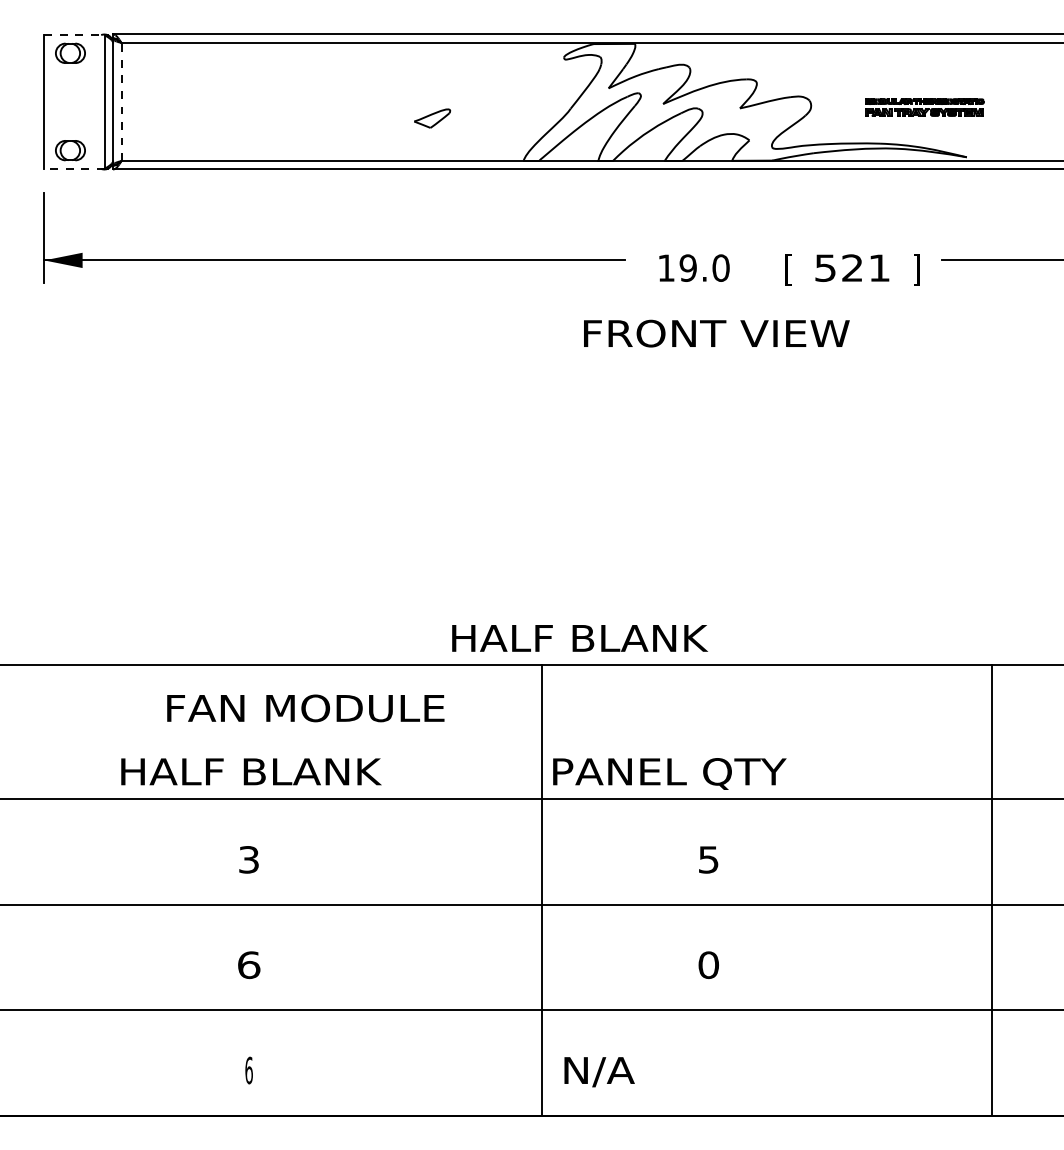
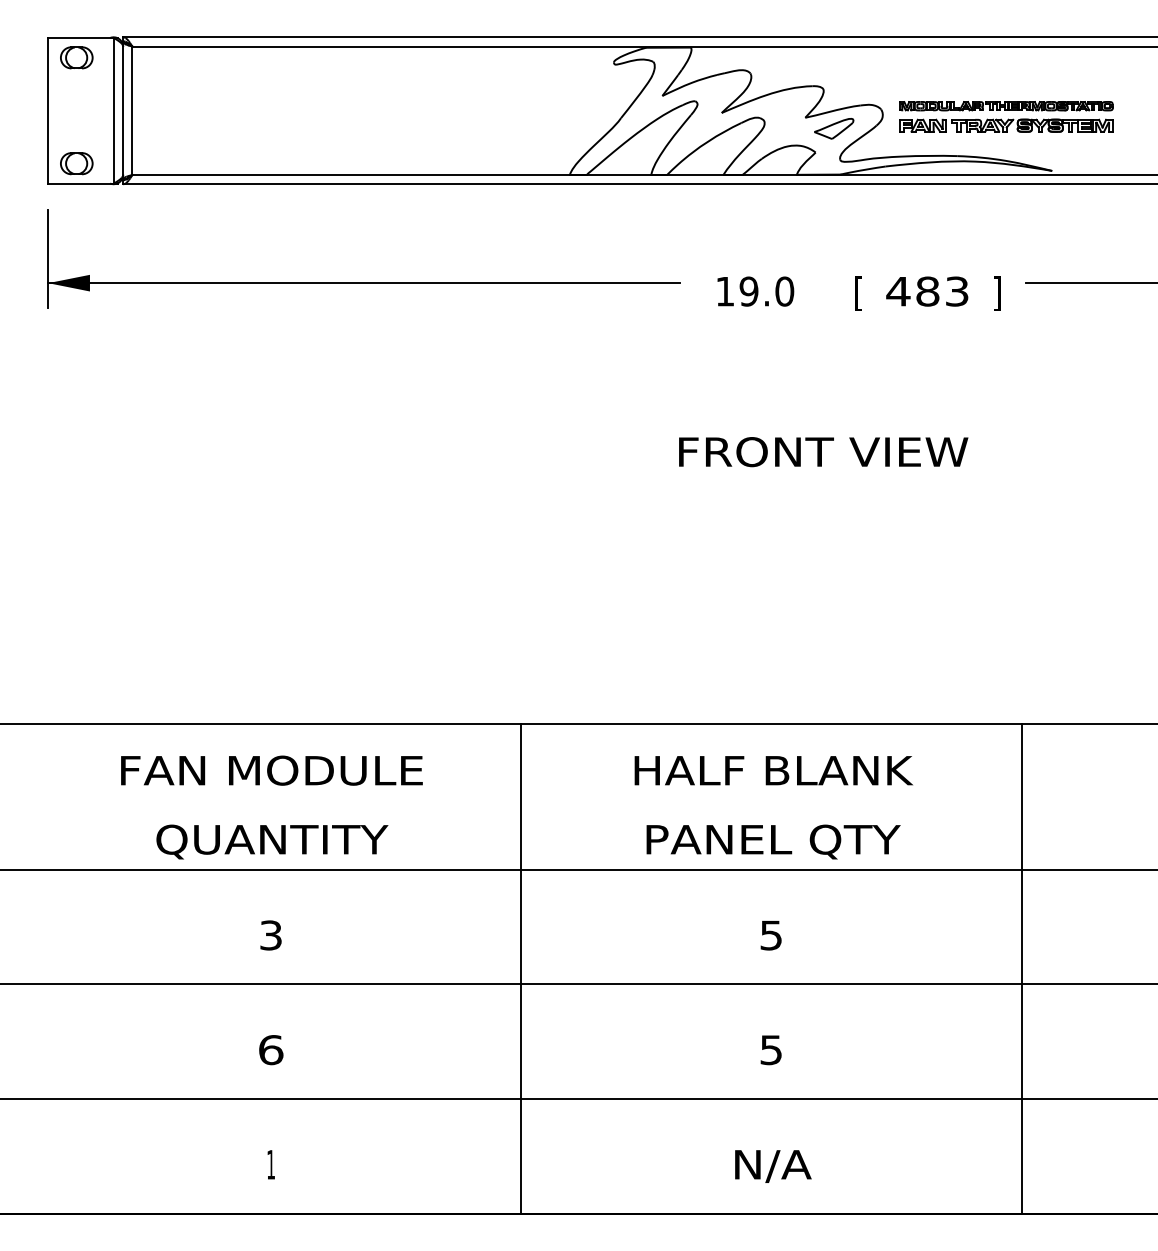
line: (74, 35) -> (81, 38), dashed -> solid
line: (121, 101) -> (132, 110), dashed -> solid
part: (924, 107) -> (1006, 116), size x1.67
part: (432, 118) -> (834, 128), moved
line: (73, 168) -> (80, 183), dashed -> solid
text: (851, 267) -> (926, 290), 521 -> 483
text: (716, 333) -> (823, 451), moved
text: (579, 638) -> (773, 770), moved
text: (305, 708) -> (271, 770), moved
text: (251, 773) -> (273, 841), HALF BLANK -> QUANTITY
text: (669, 773) -> (773, 841), moved
line: (541, 890) -> (520, 968), moved
line: (991, 890) -> (1021, 968), moved
text: (708, 965) -> (771, 1050), 0 -> 5
text: (248, 1070) -> (270, 1164), 6 -> 1
text: (599, 1072) -> (773, 1166), moved

